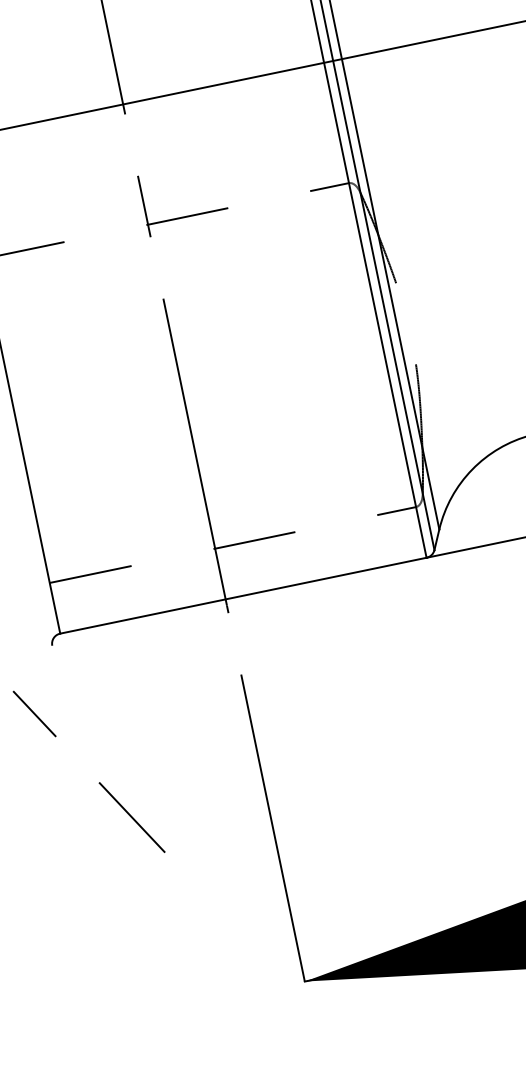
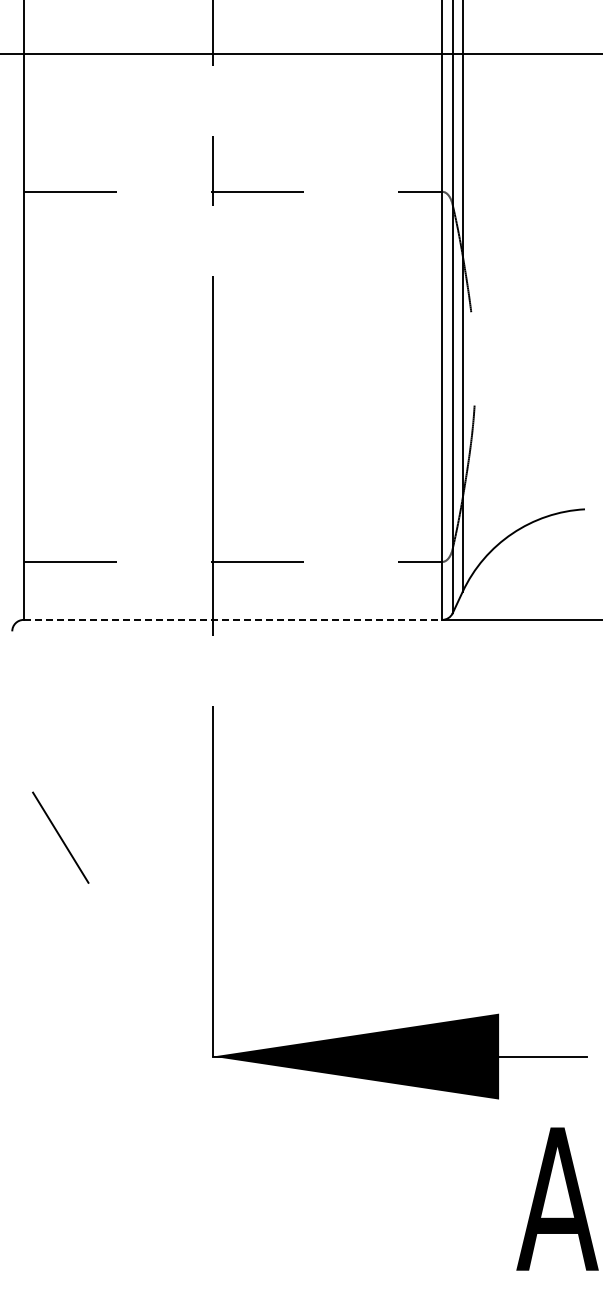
line: (243, 595) -> (233, 619), solid -> dashed

